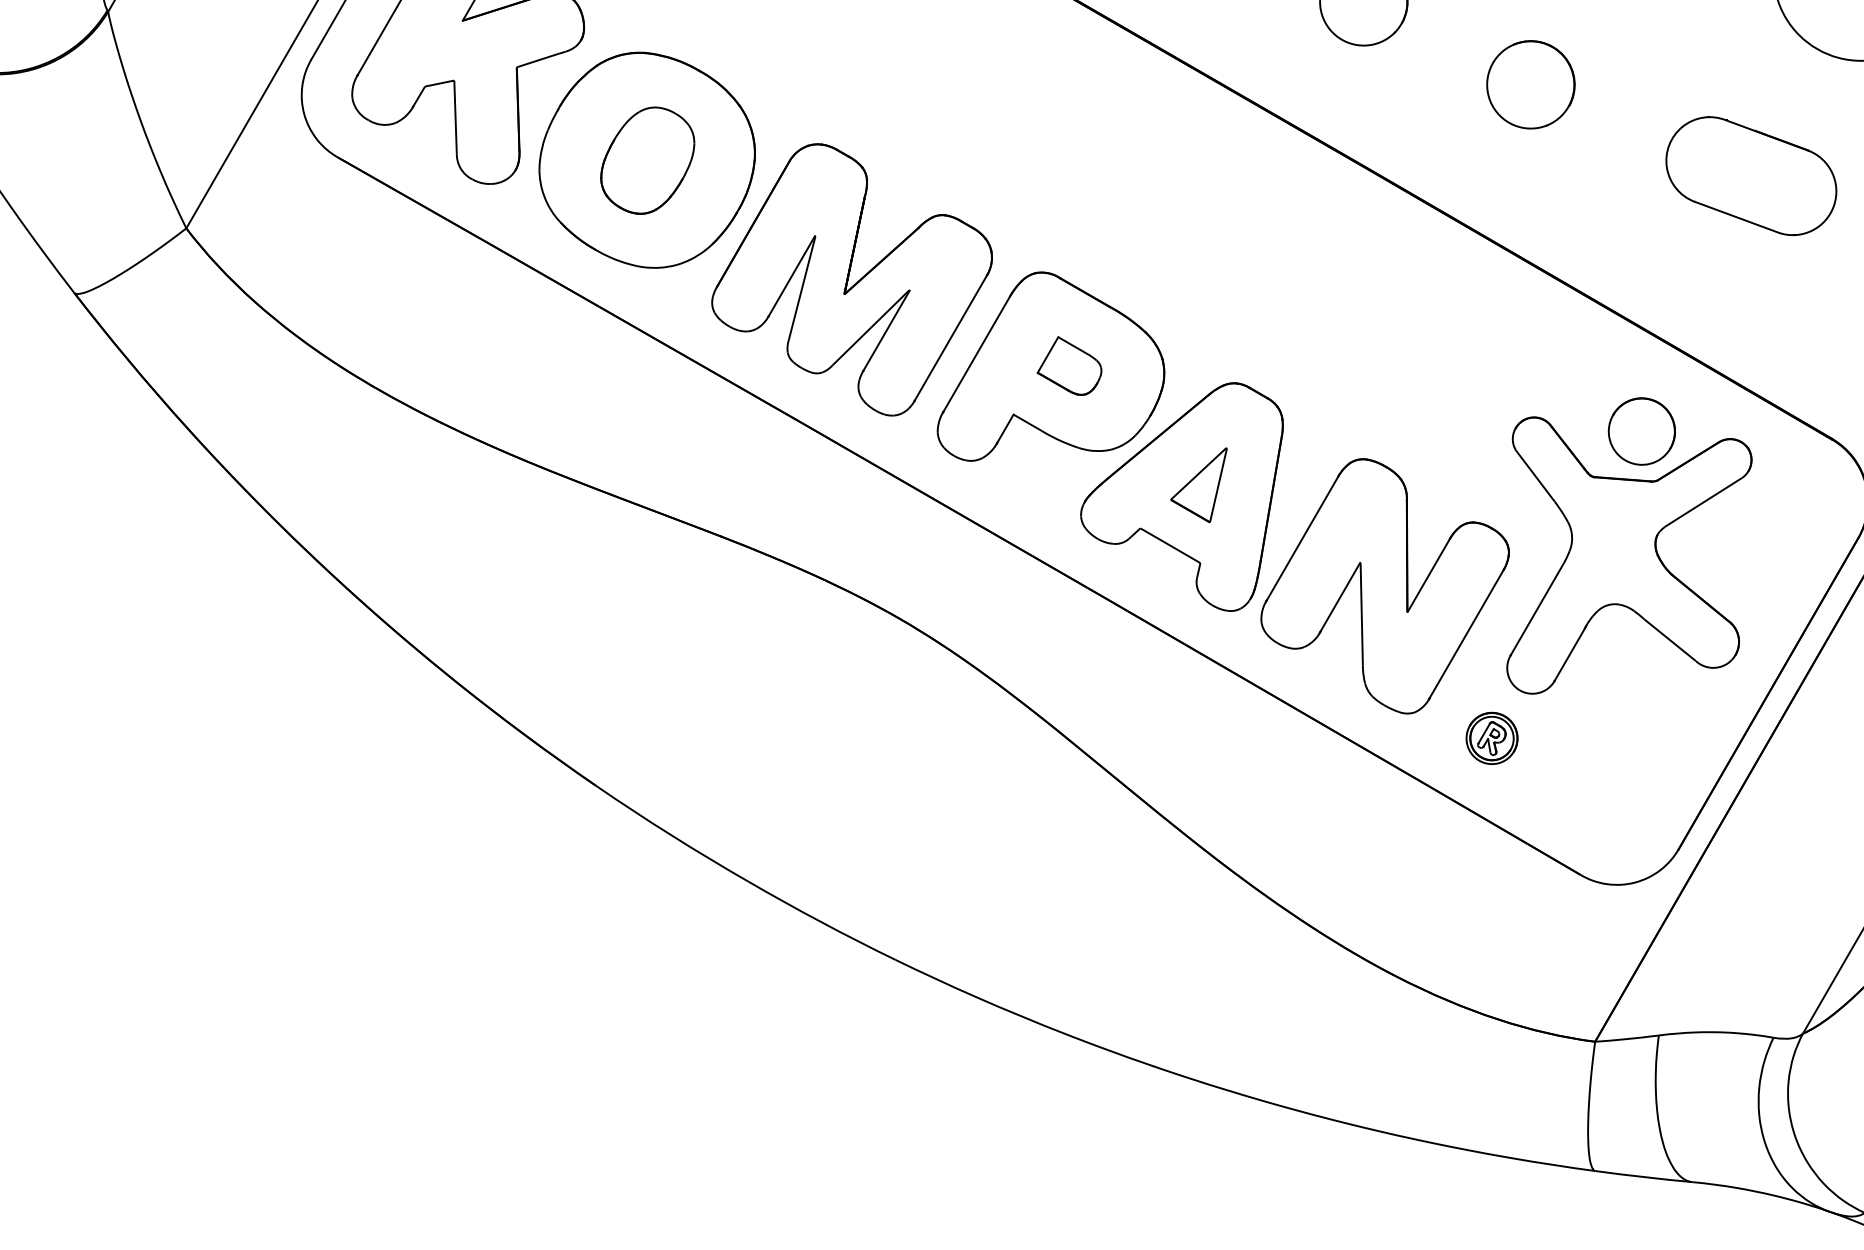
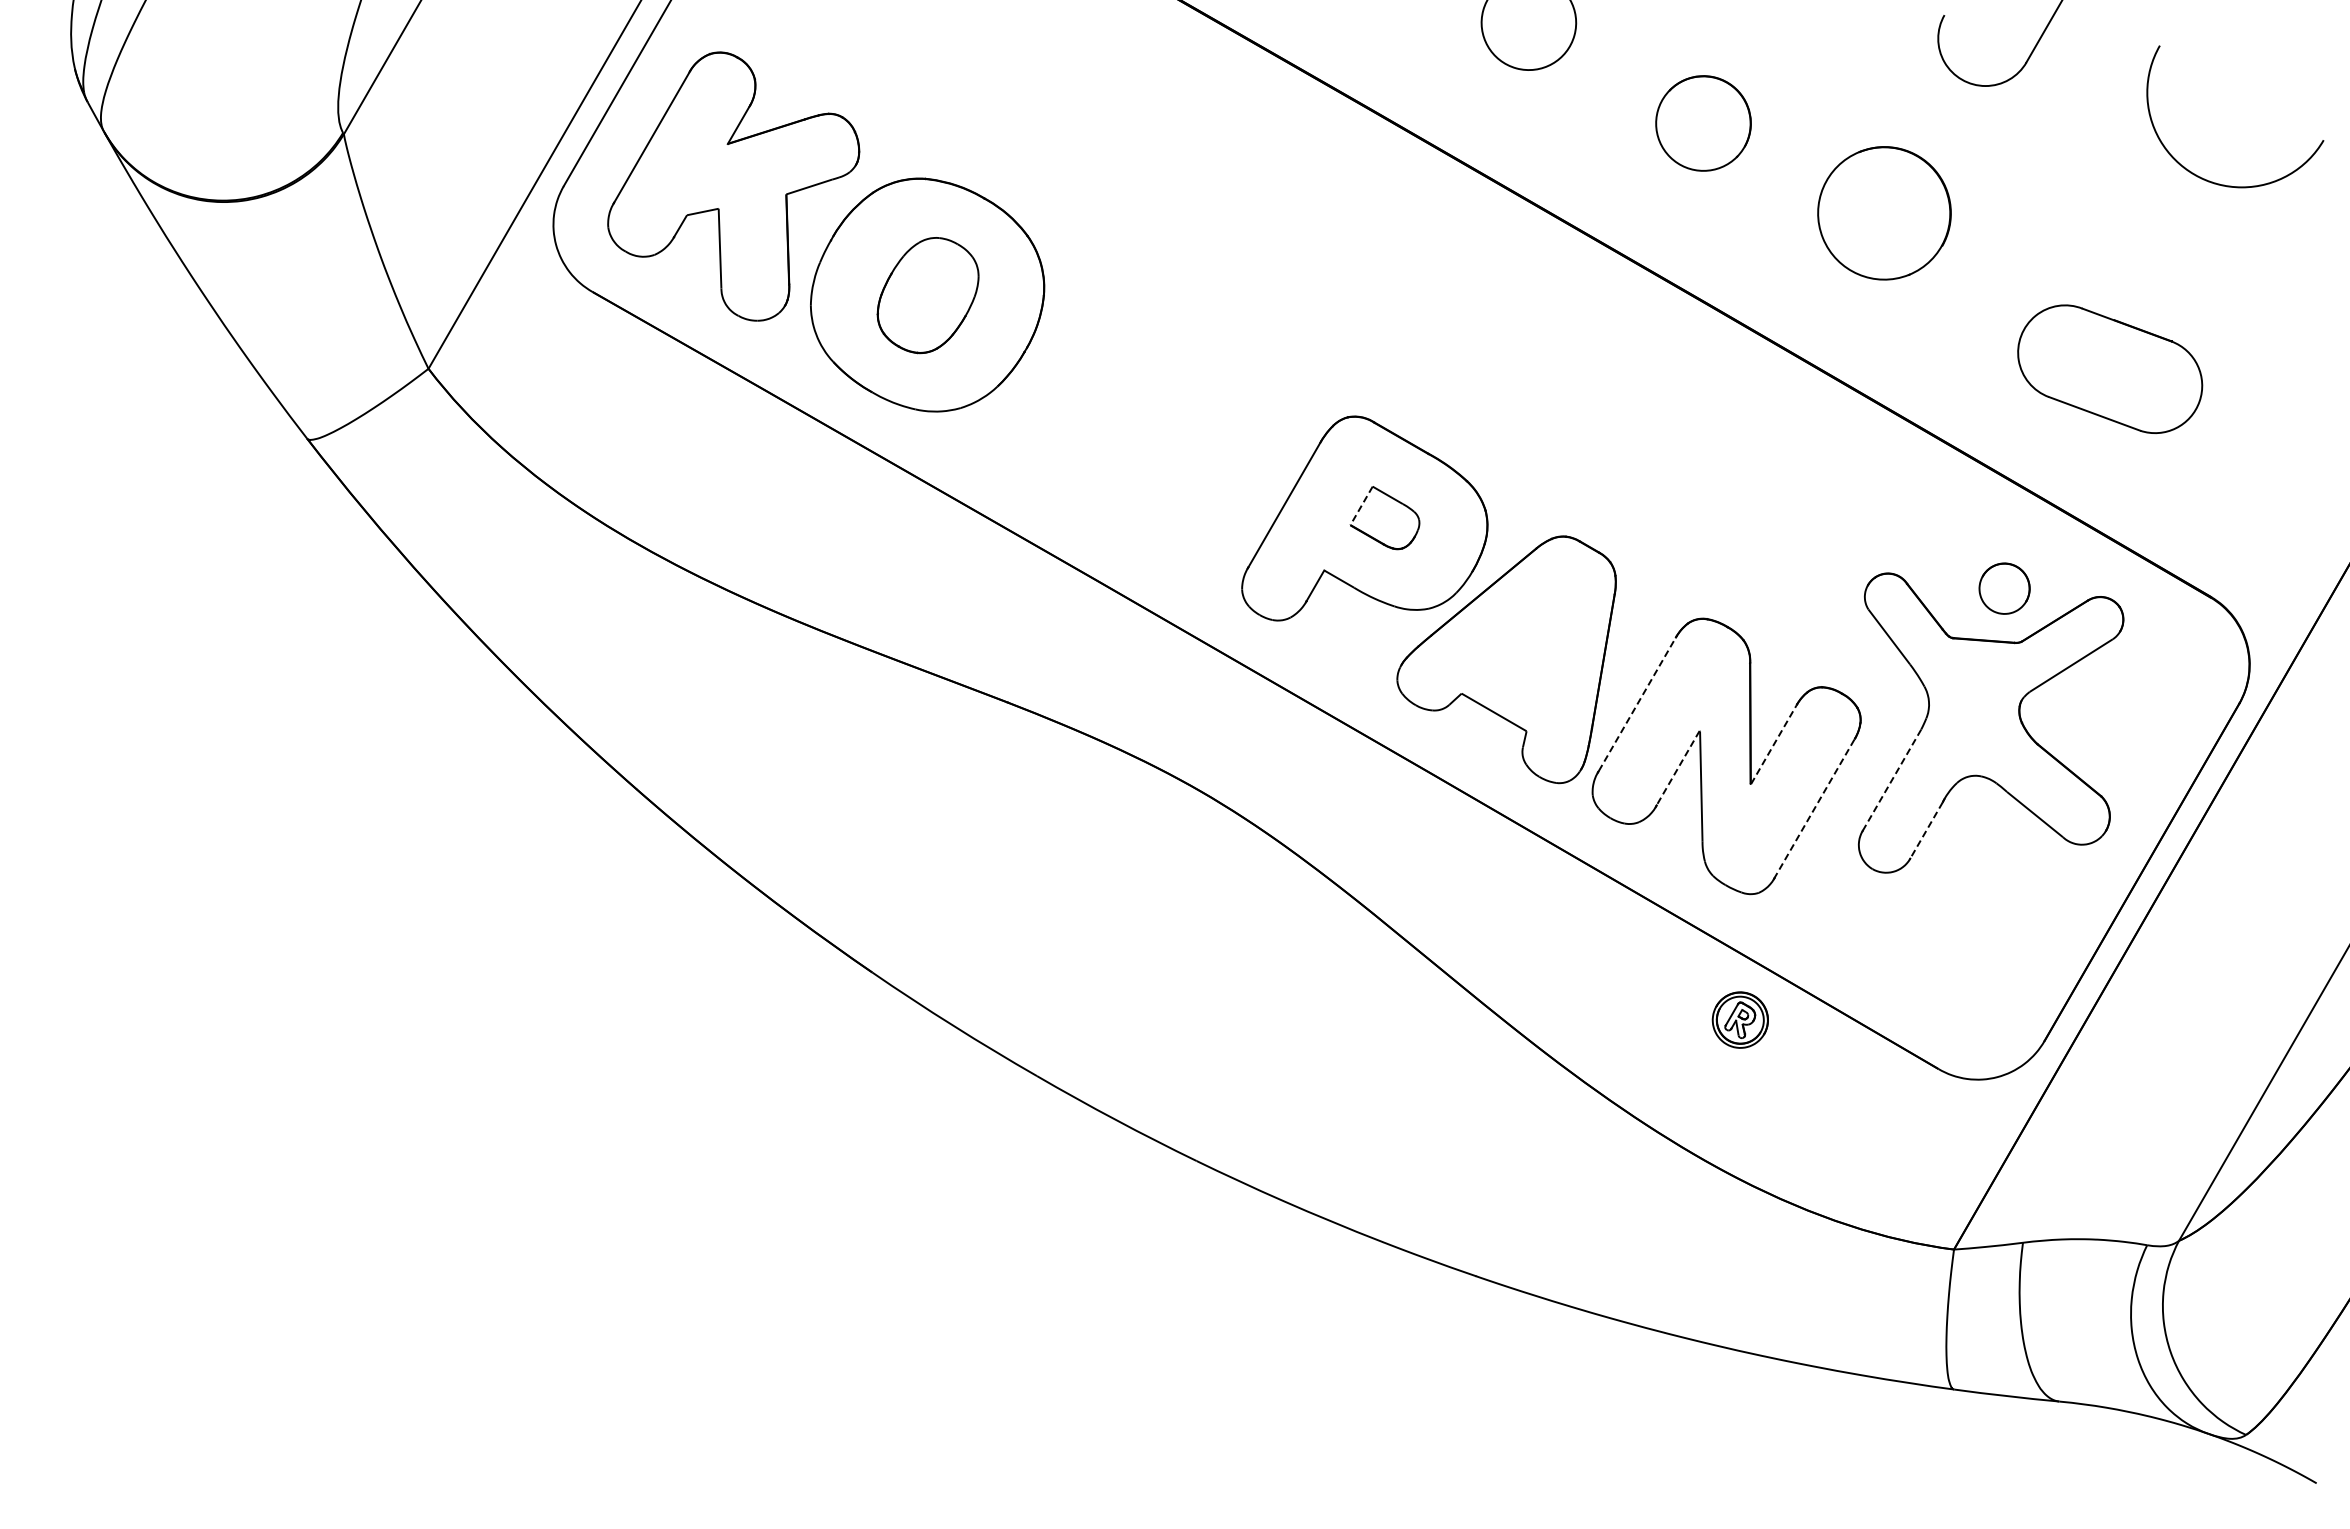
part: (1530, 84) -> (1884, 213), size x1.4
part: (1751, 175) -> (2110, 368), moved
part: (852, 279) -> (1149, 424), removed
line: (1047, 355) -> (1361, 506), solid -> dashed
part: (1641, 431) -> (2004, 588), size x0.7
part: (1199, 484) -> (1525, 646), removed
line: (1302, 538) -> (1637, 704), solid -> dashed
line: (1428, 575) -> (1773, 744), solid -> dashed
line: (1340, 596) -> (1678, 767), solid -> dashed
line: (1537, 608) -> (1891, 780), solid -> dashed
line: (1466, 634) -> (1814, 808), solid -> dashed
line: (1569, 655) -> (1926, 831), solid -> dashed
part: (1491, 737) -> (1739, 1019), moved

